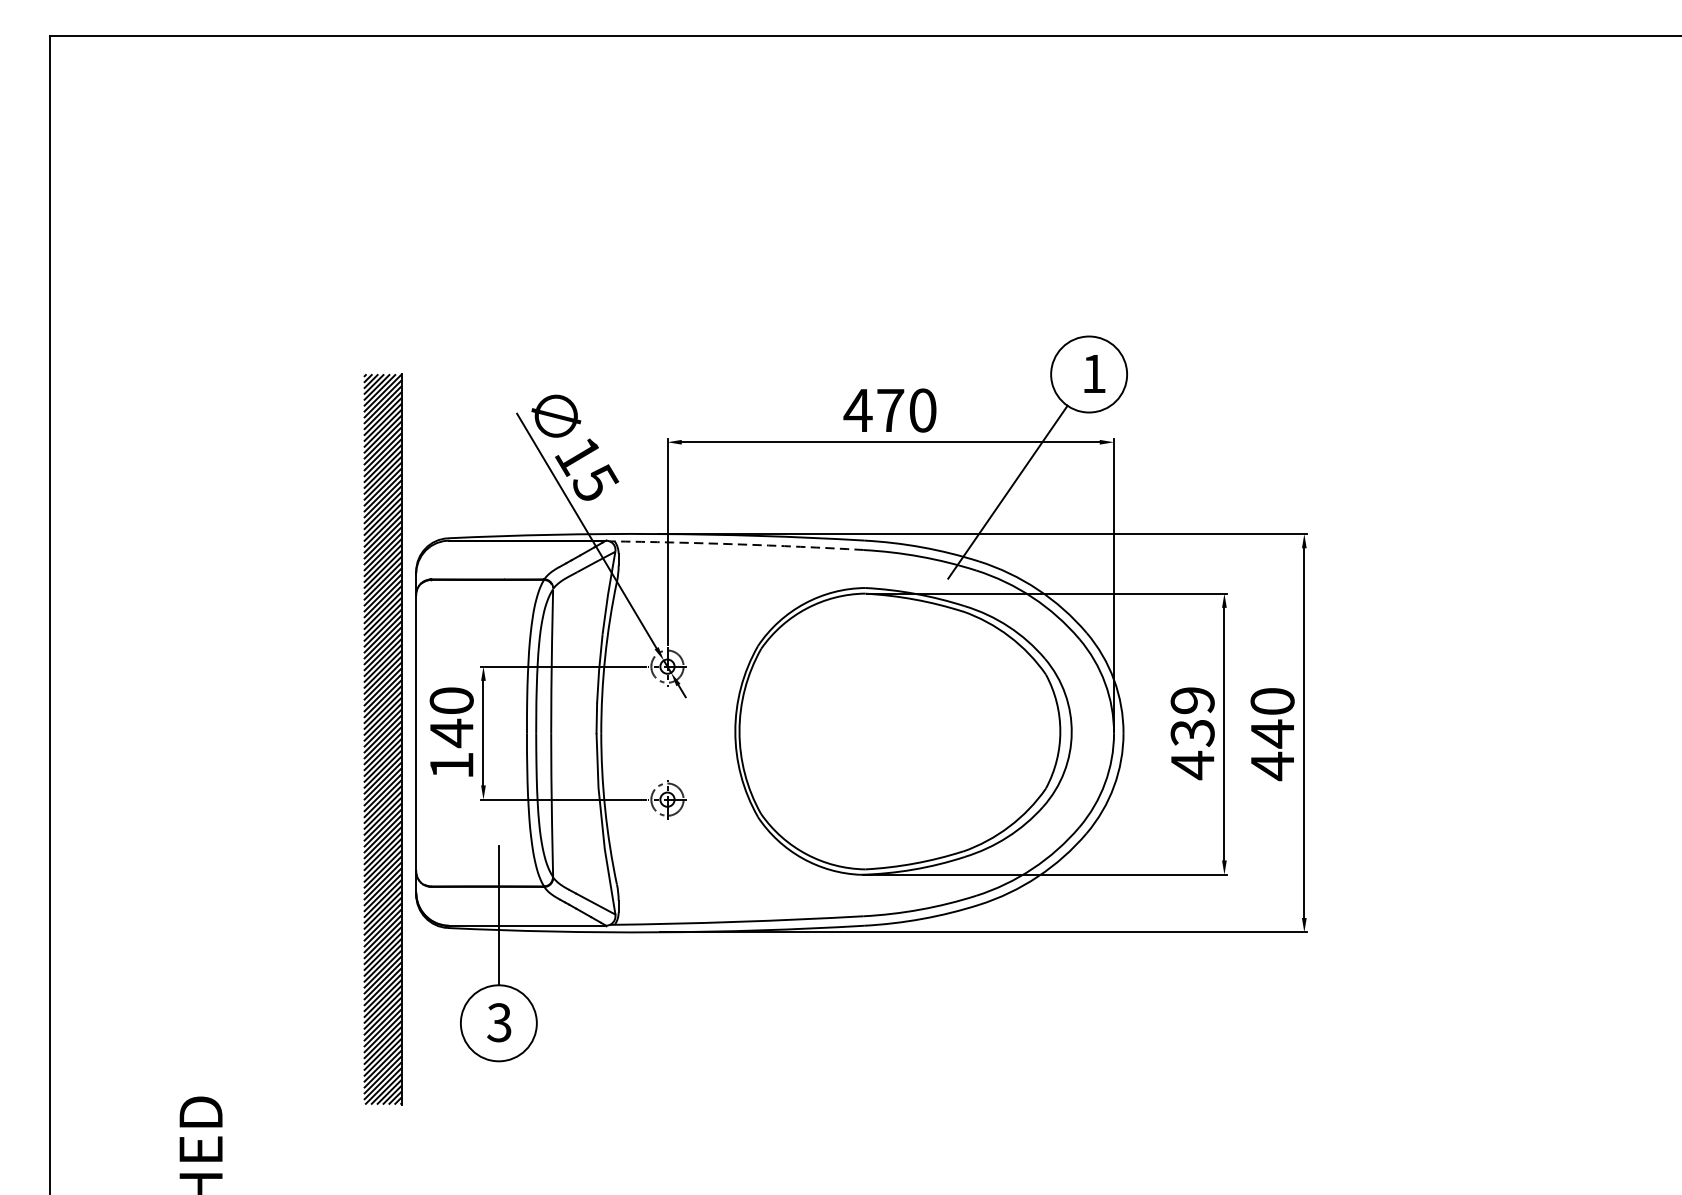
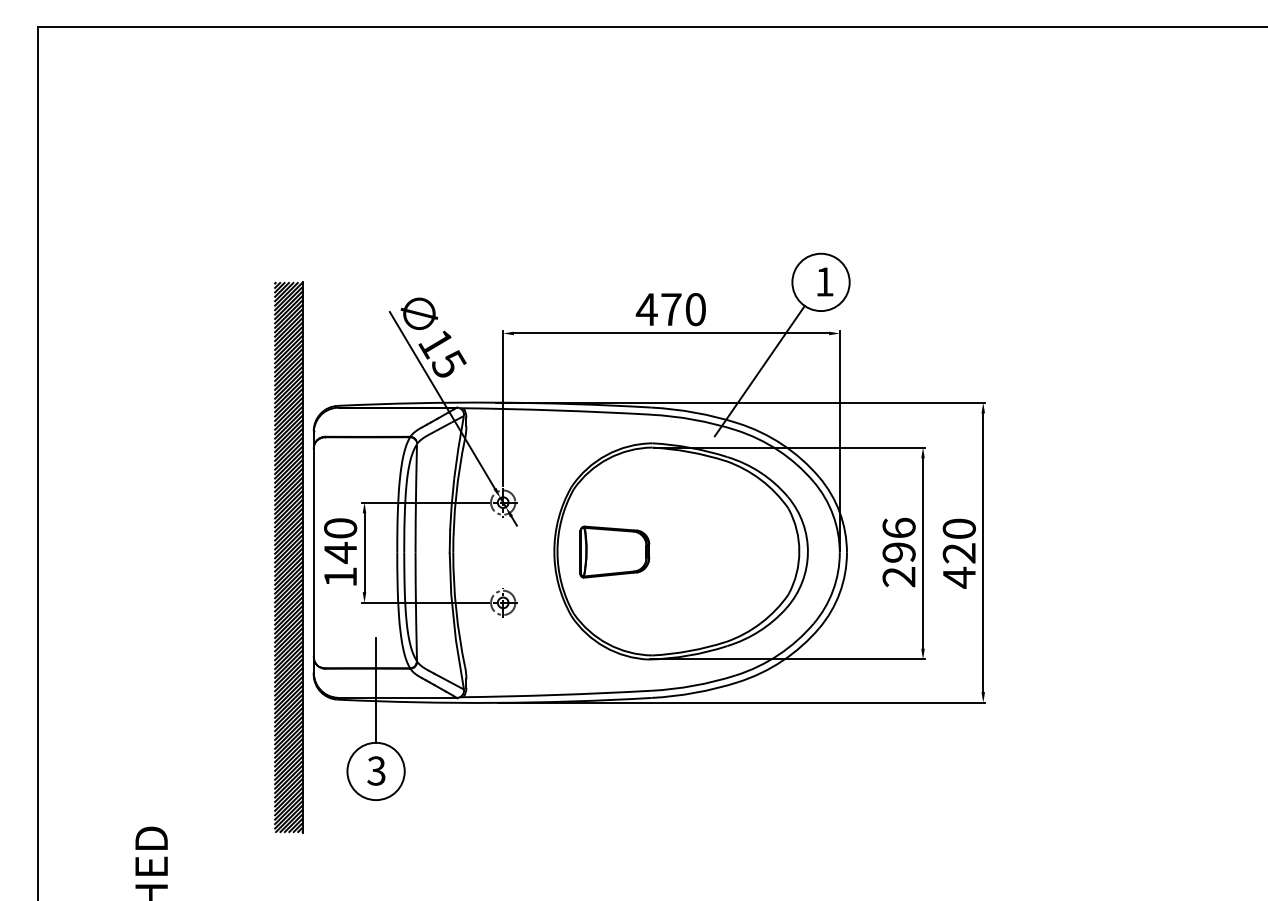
arc: (736, 544) -> (555, 410), dashed -> solid
part: (815, 731) -> (614, 551), added
text: (1191, 732) -> (898, 552), 439 -> 296
text: (1271, 734) -> (958, 553), 440 -> 420

